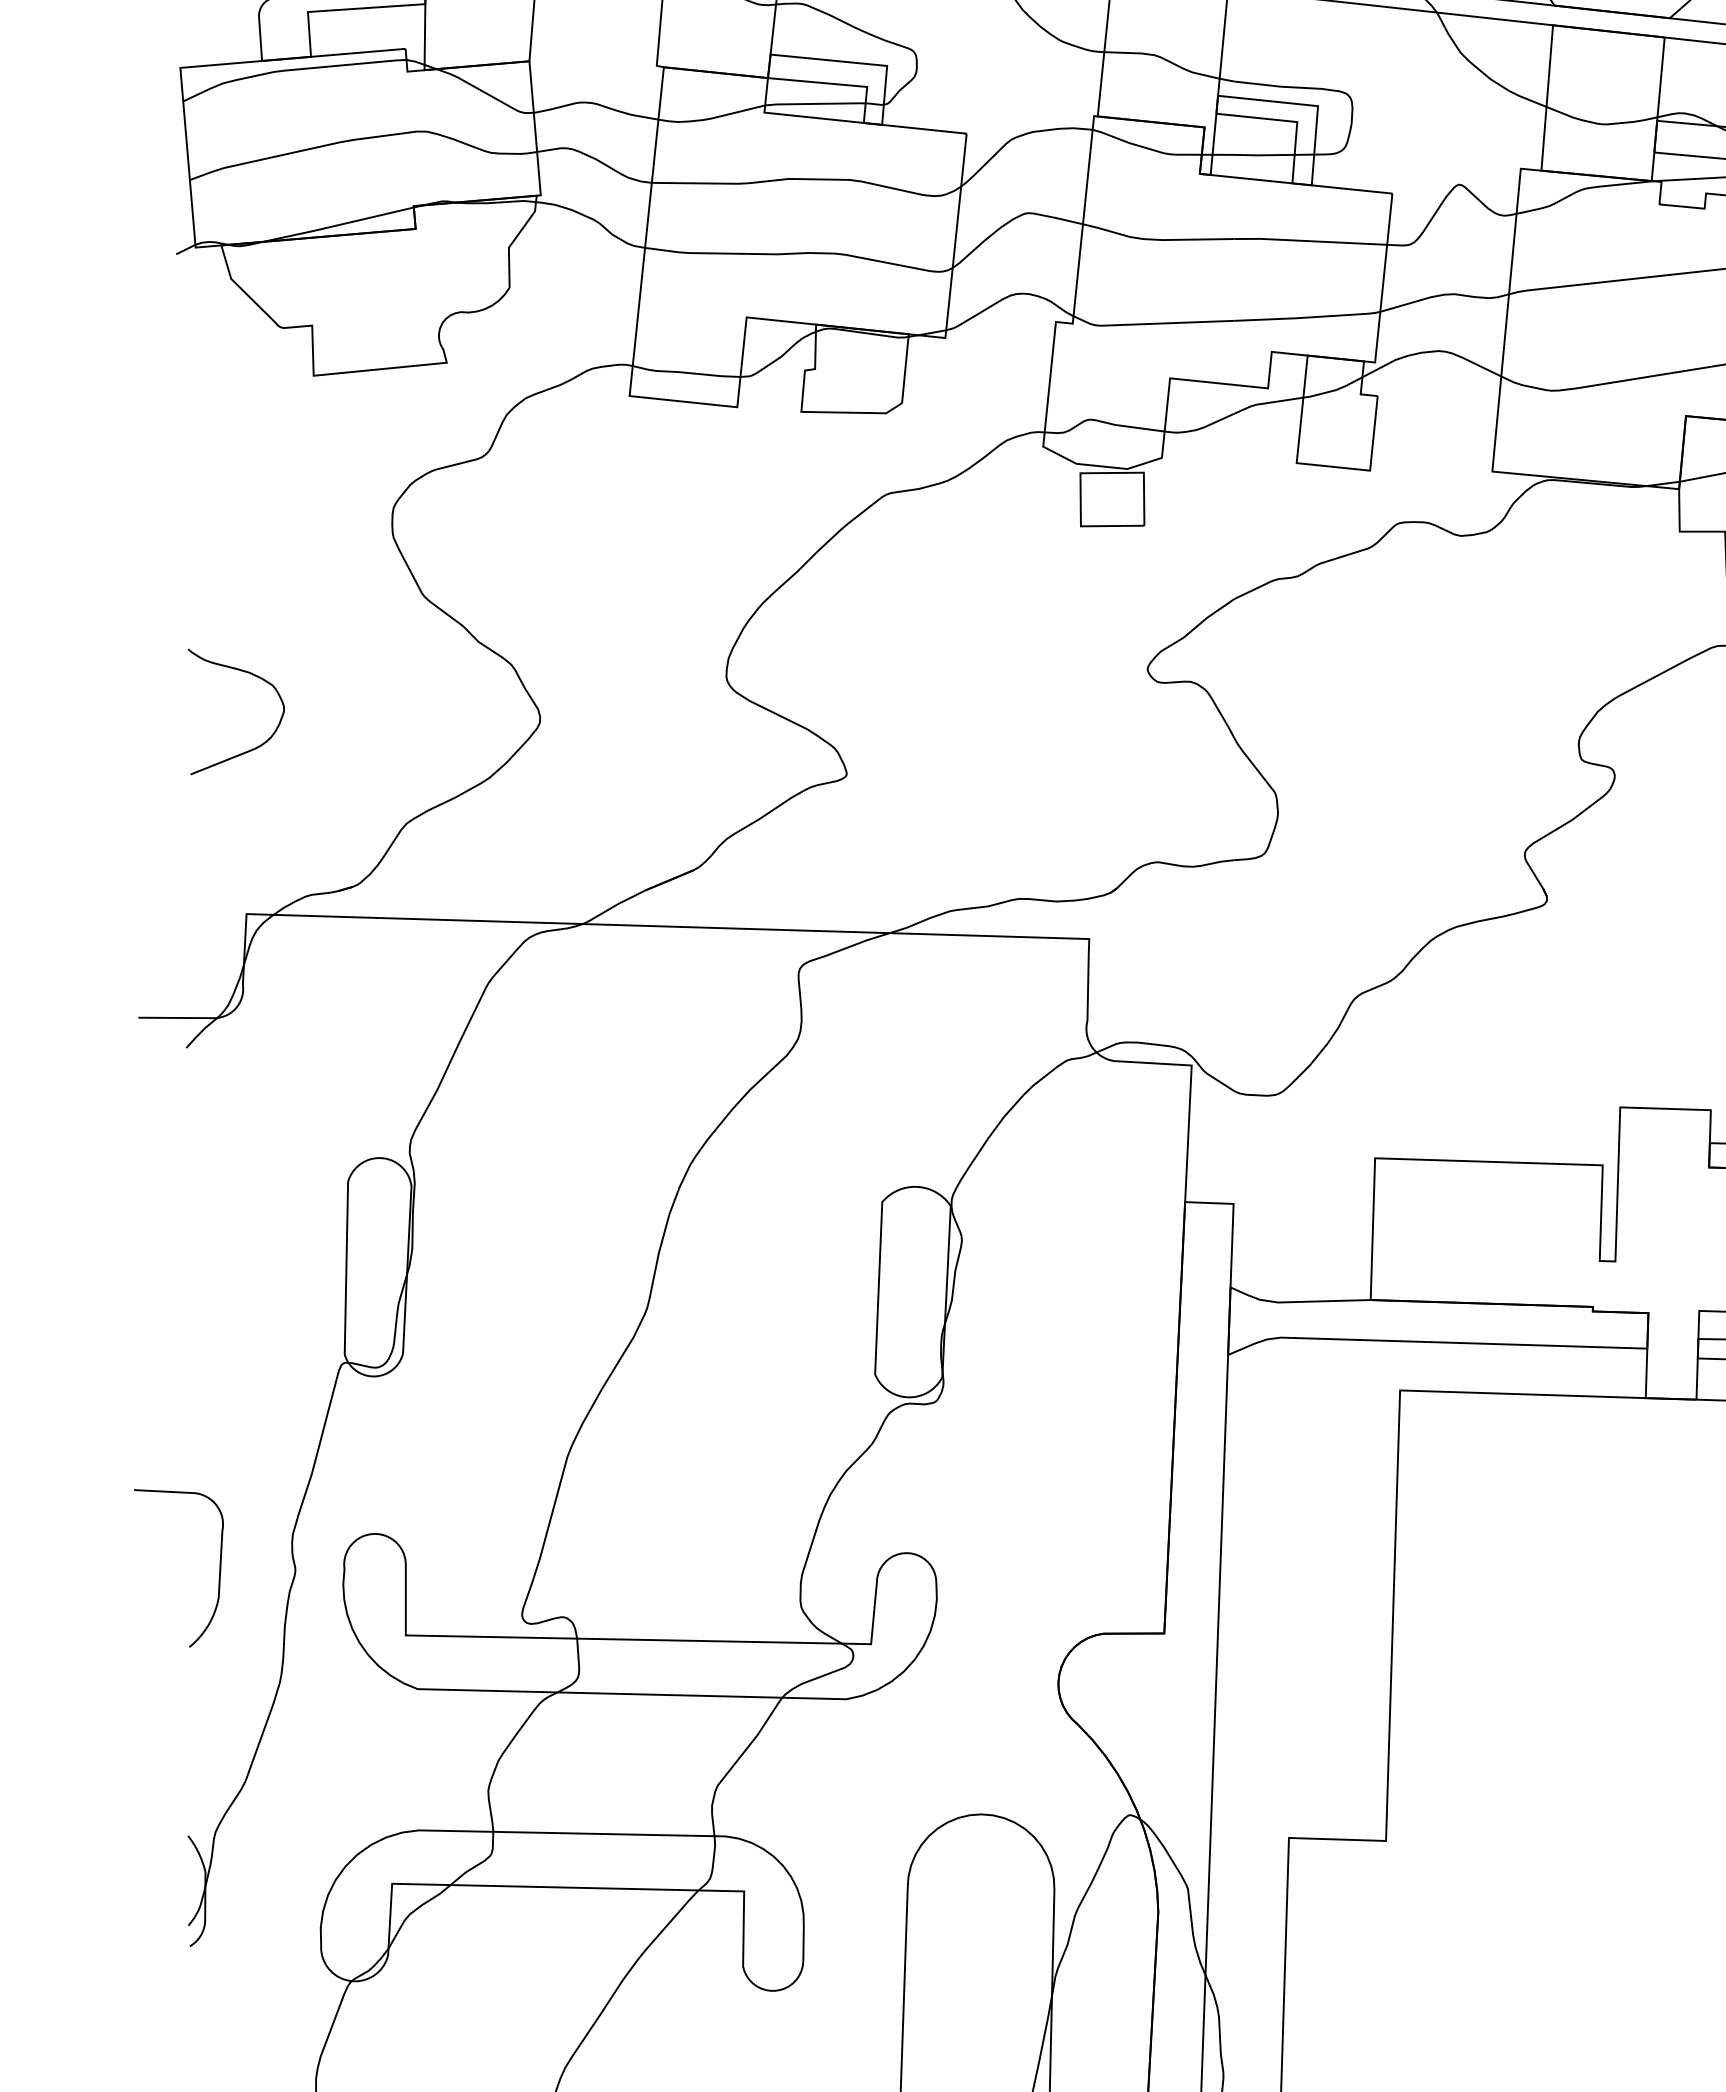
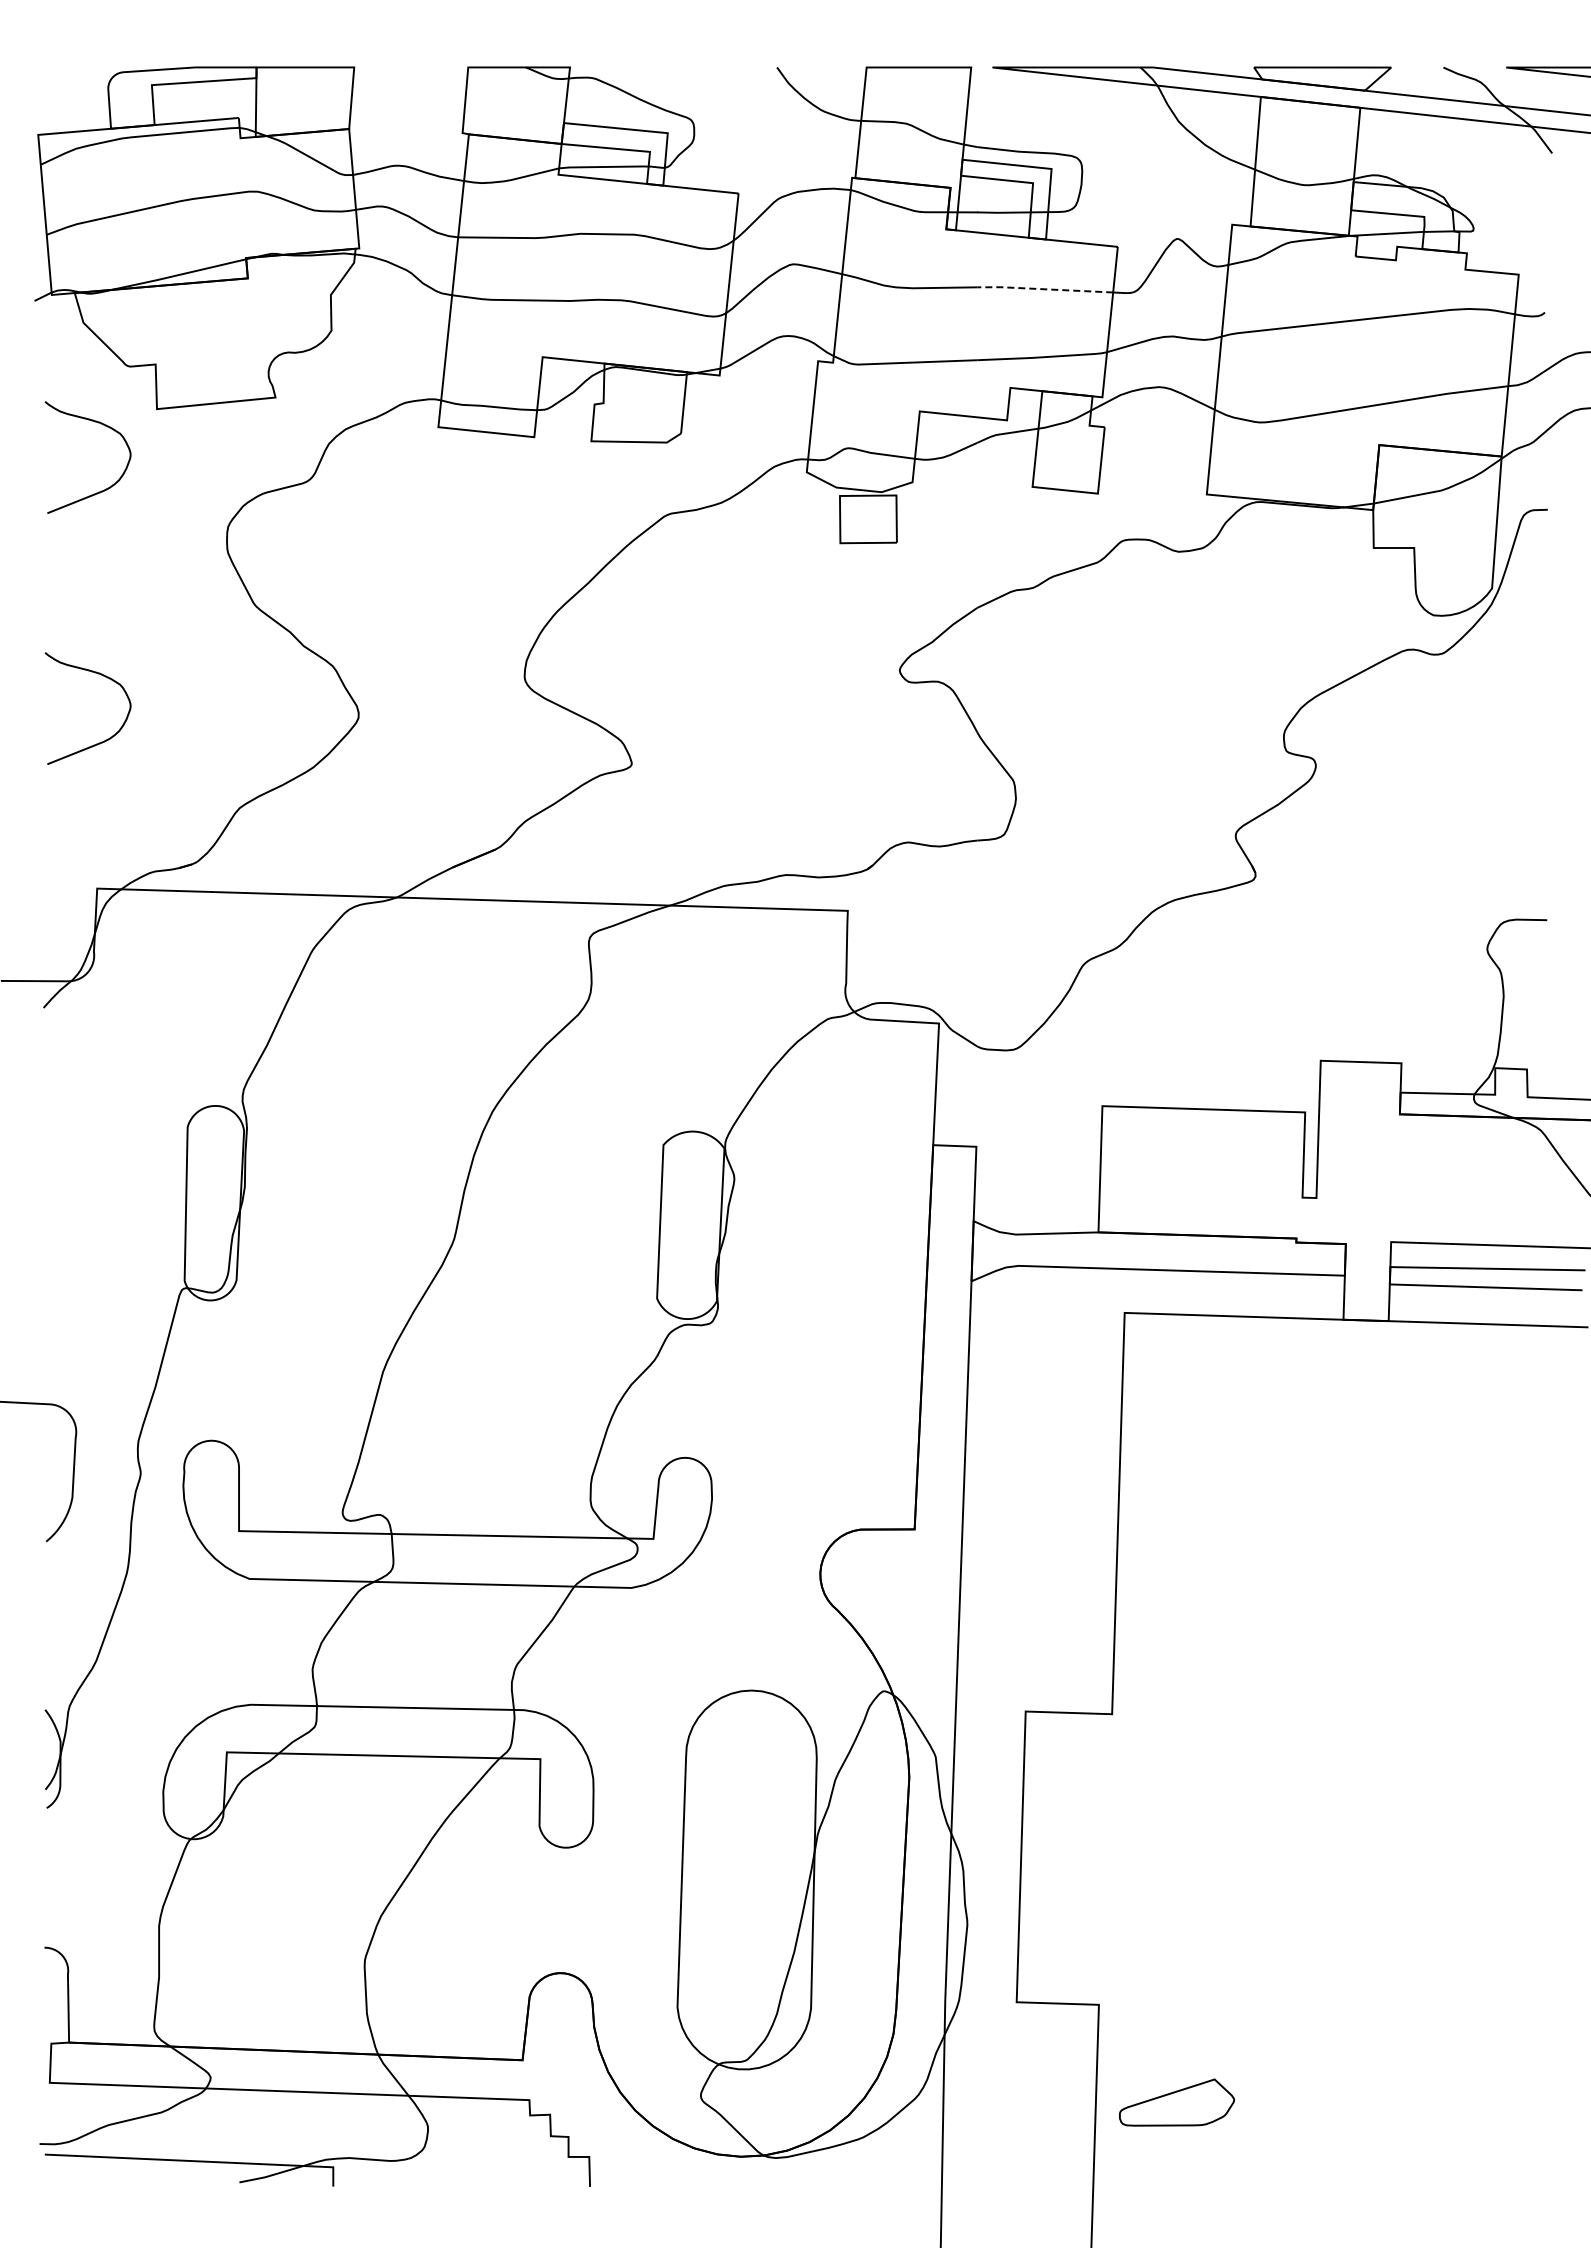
line: (1310, 241) -> (1044, 289), solid -> dashed
curve: (248, 391) -> (98, 423), added

